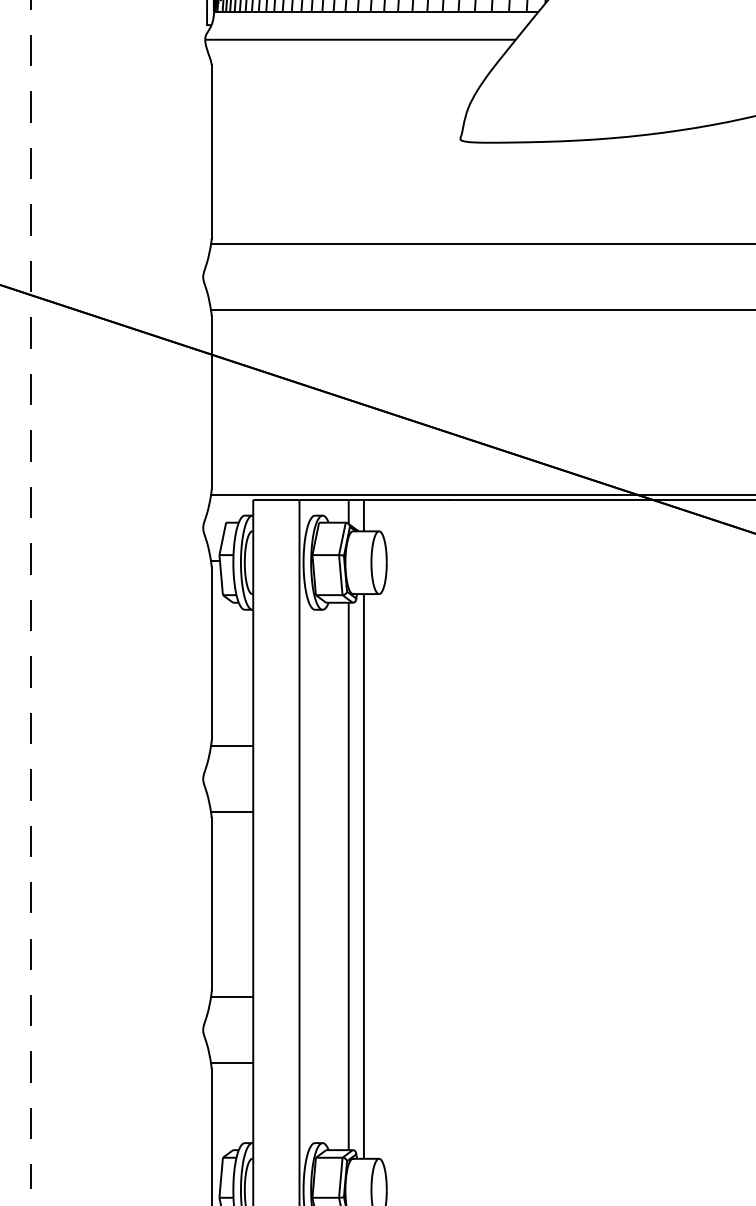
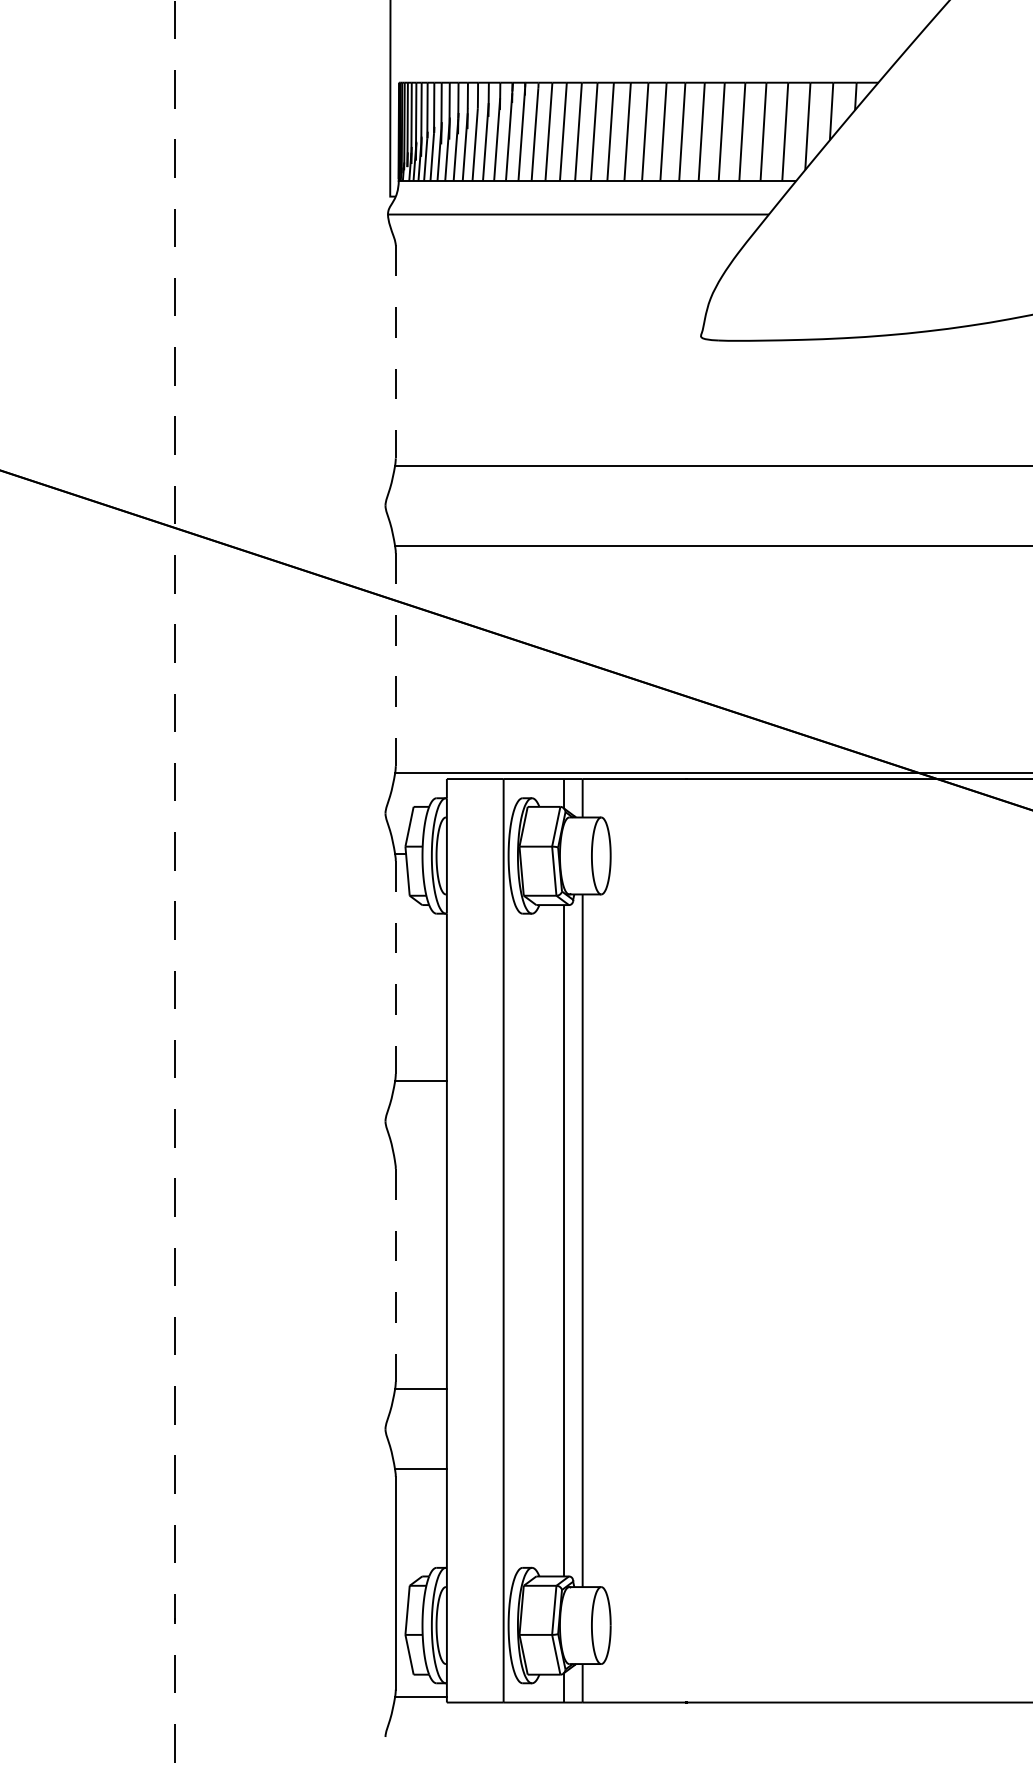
line: (211, 152) -> (395, 352), solid -> dashed
line: (211, 403) -> (395, 660), solid -> dashed
line: (211, 654) -> (395, 968), solid -> dashed
line: (231, 811) -> (420, 1161), removed
line: (211, 904) -> (395, 1275), solid -> dashed

